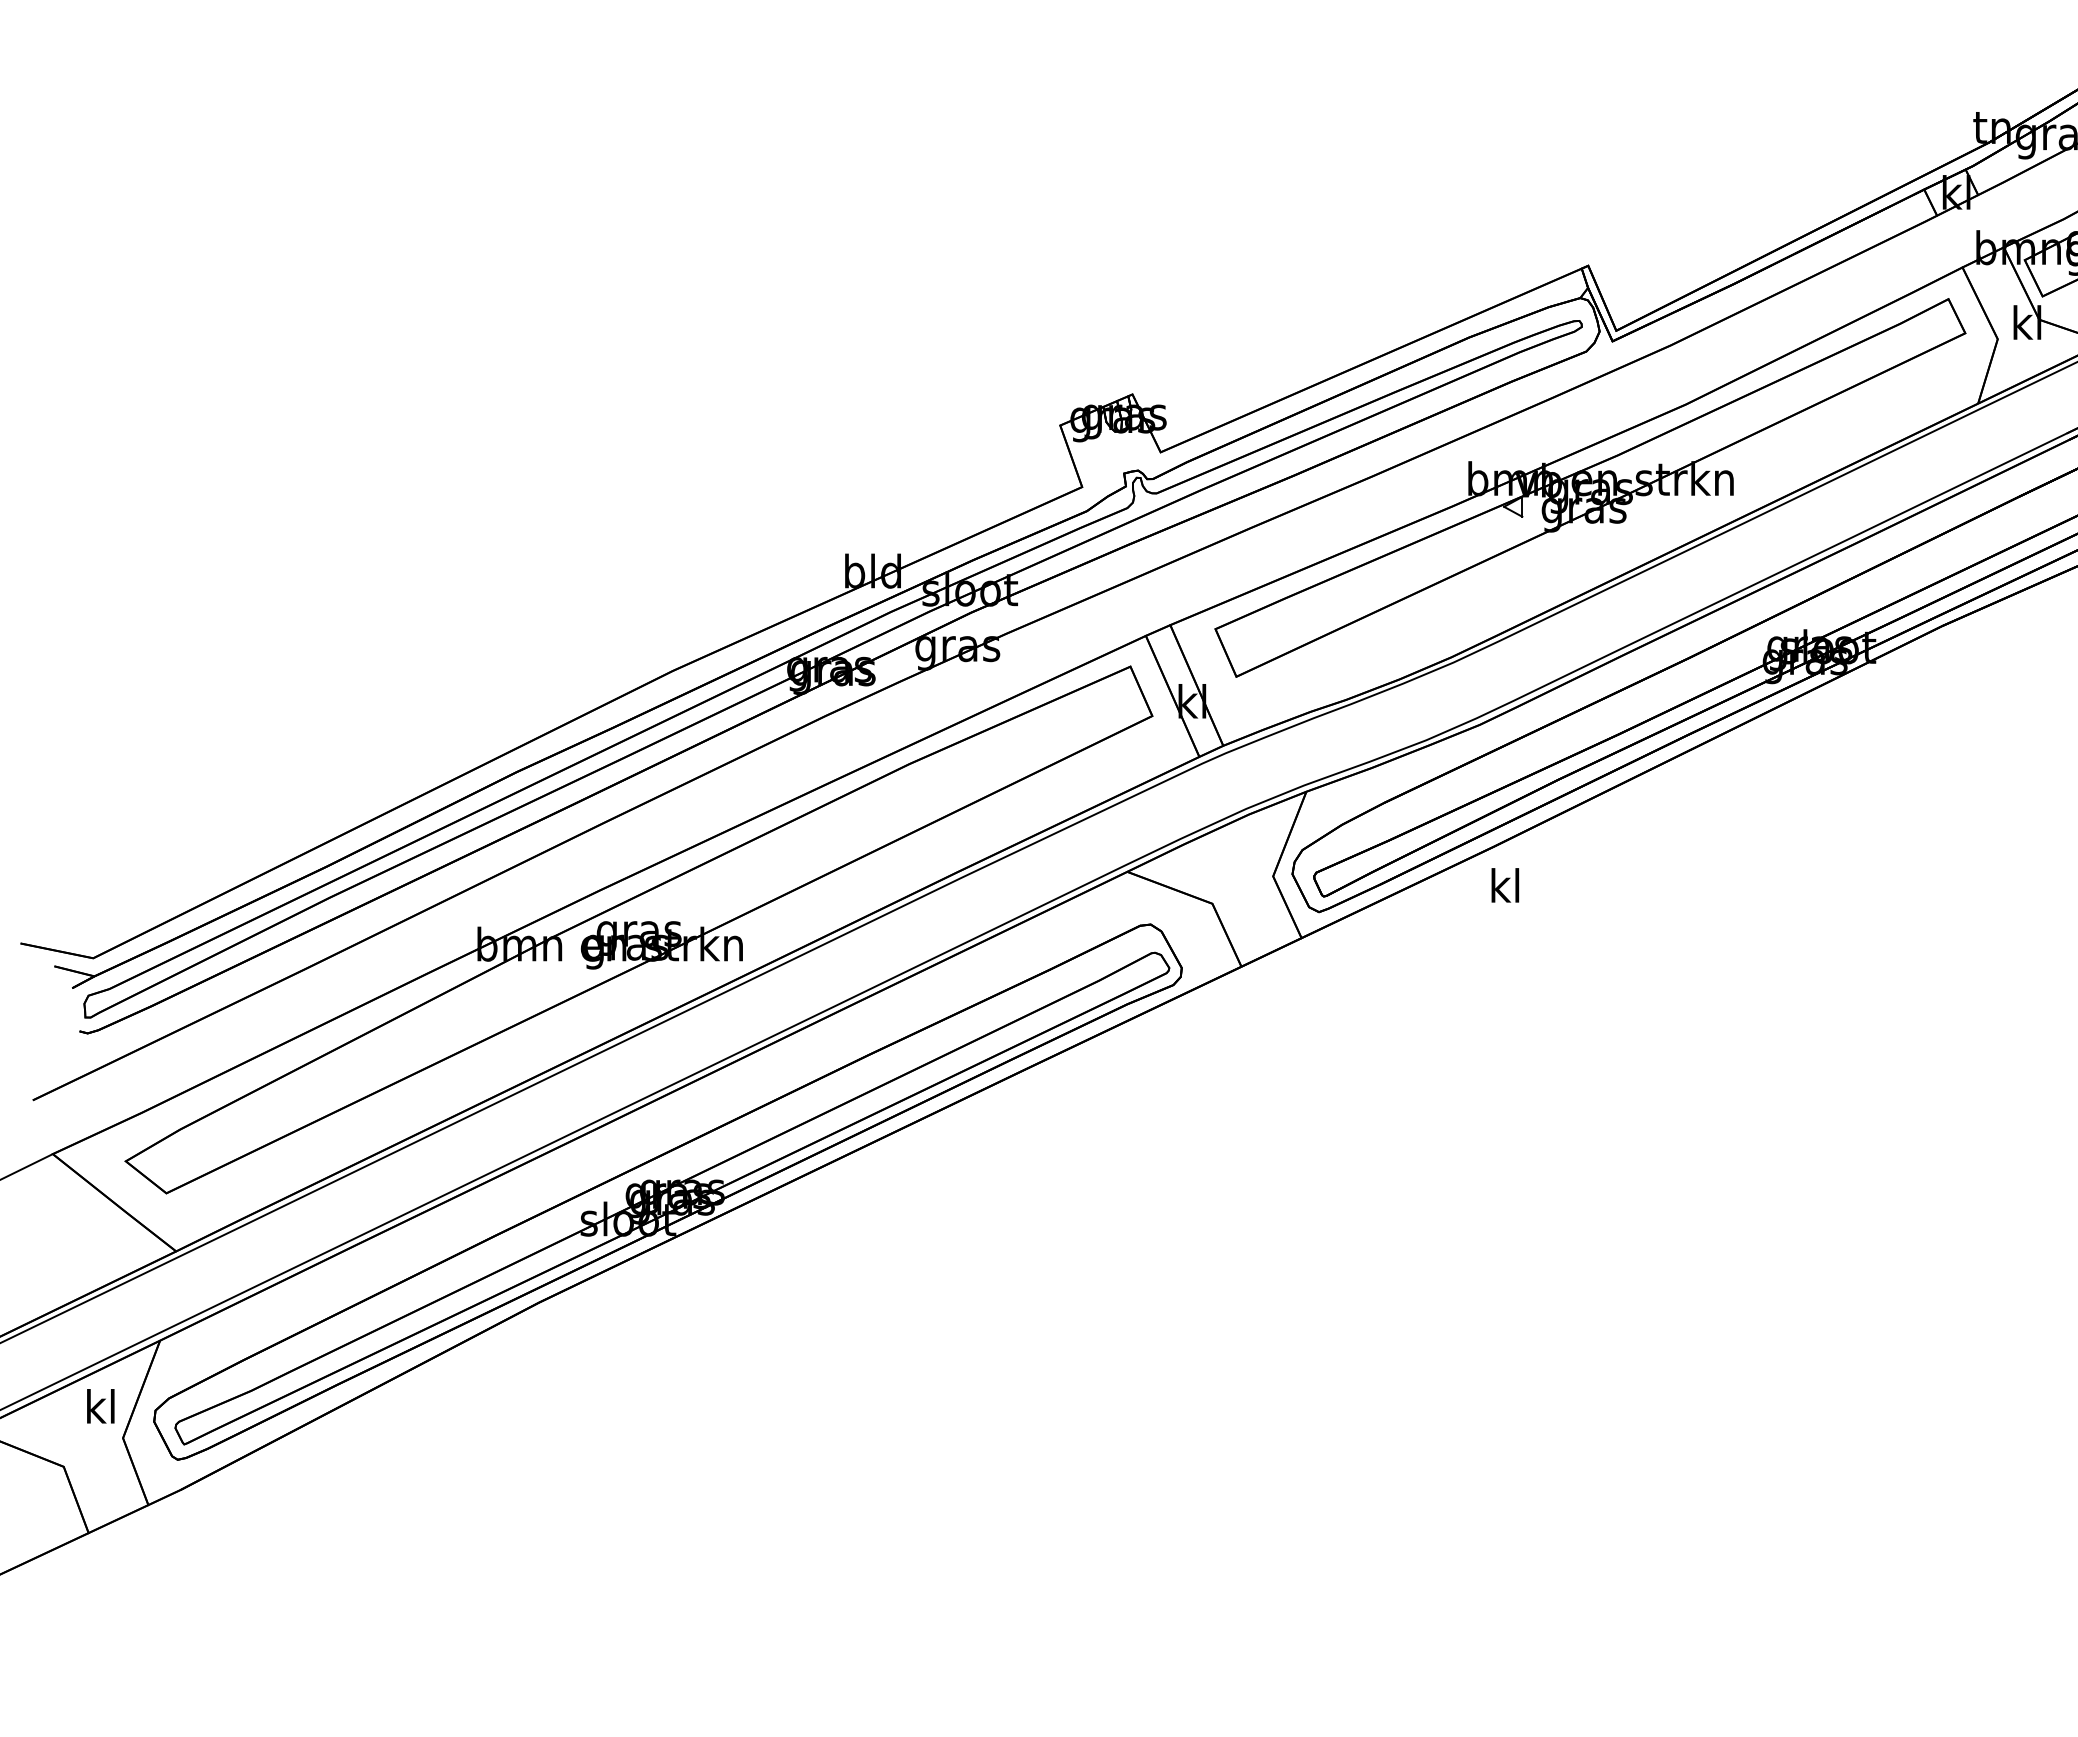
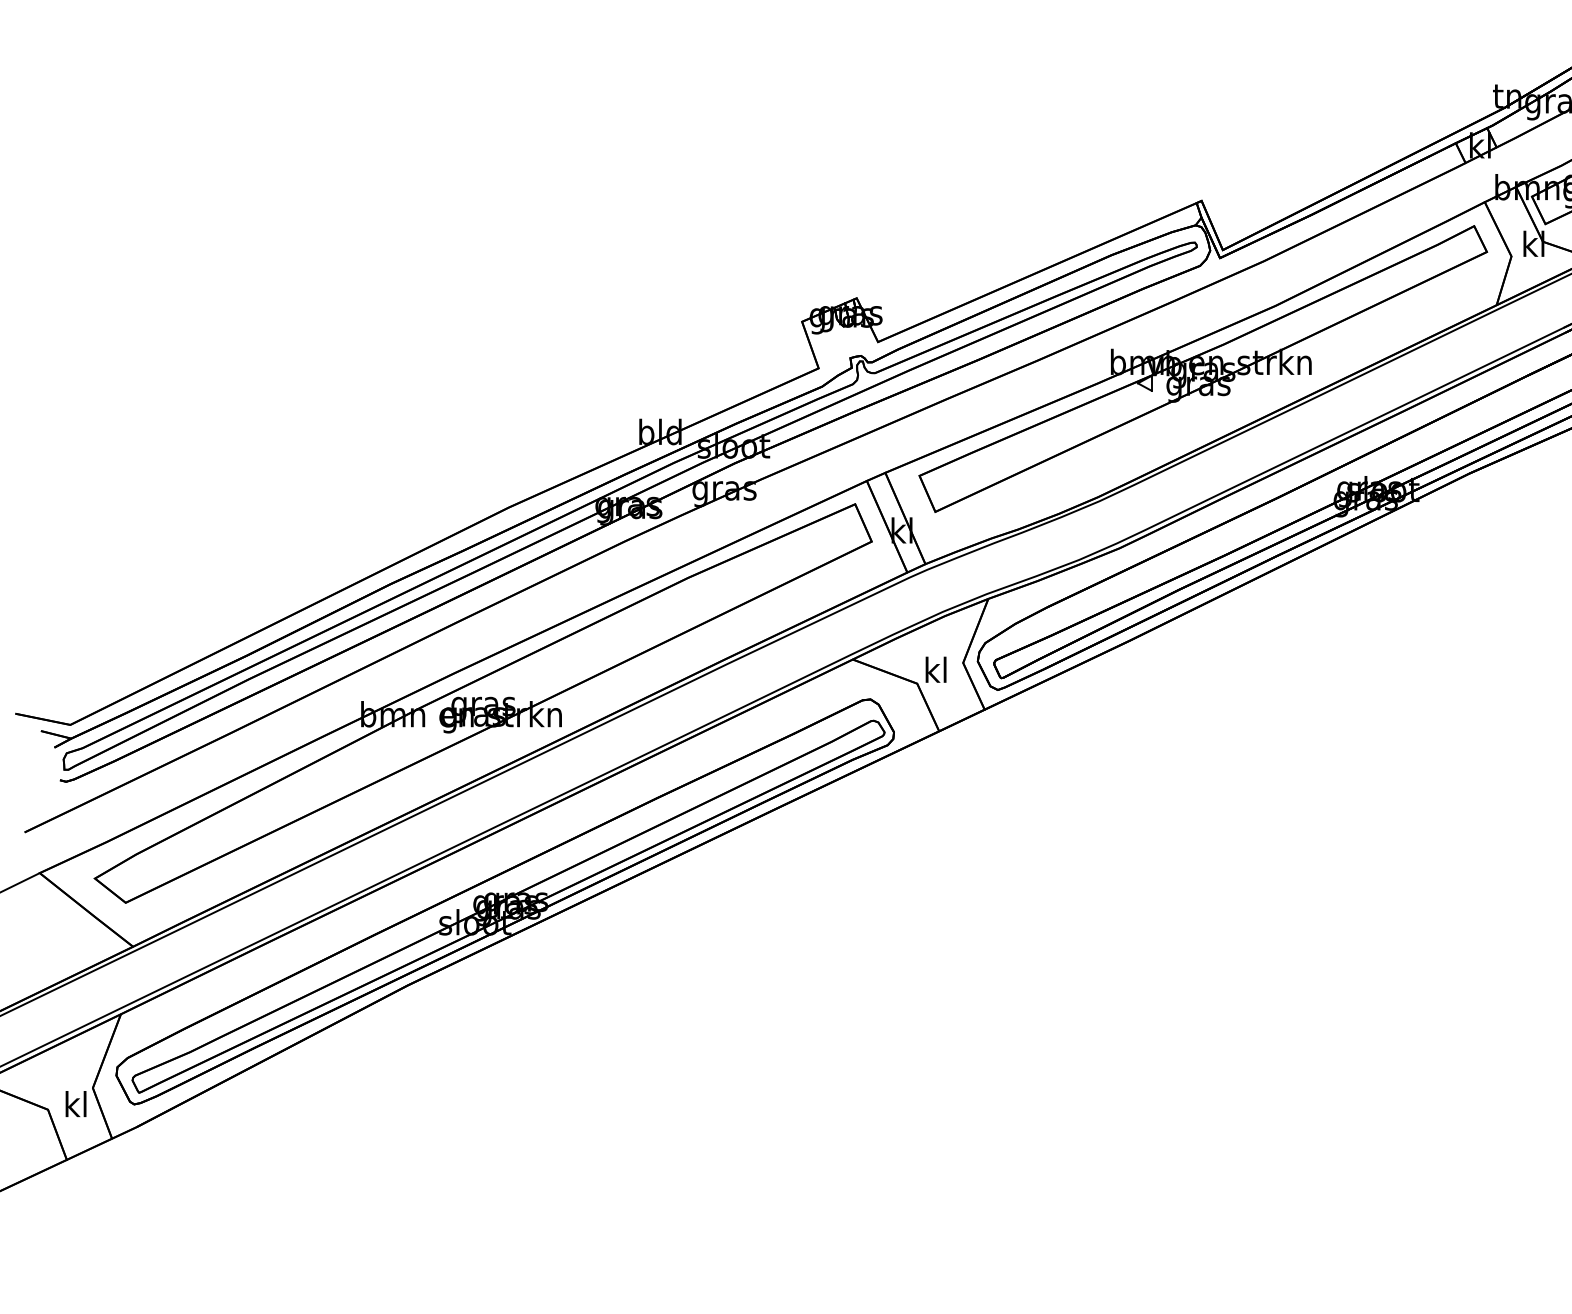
text: (1505, 885) -> (936, 669), moved
text: (100, 1406) -> (75, 1104), moved

